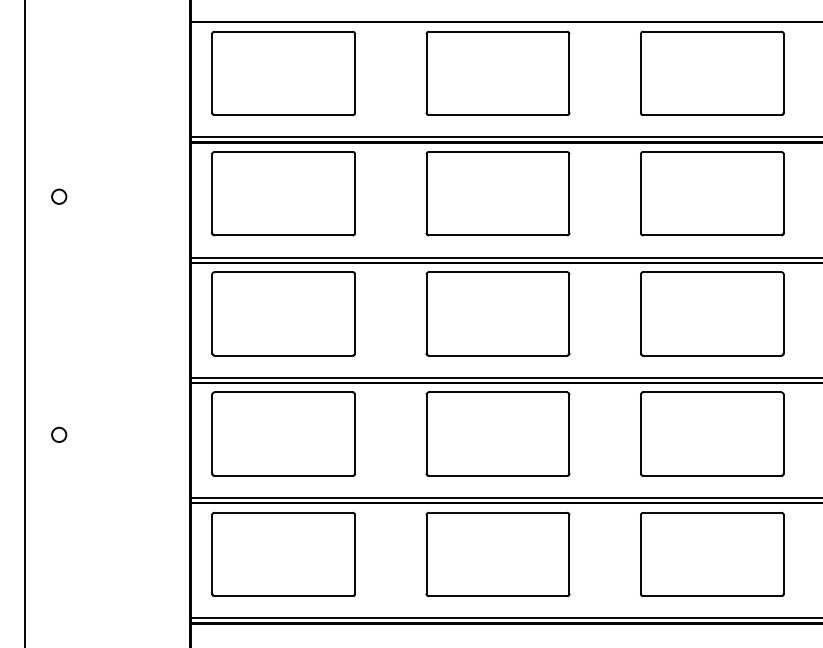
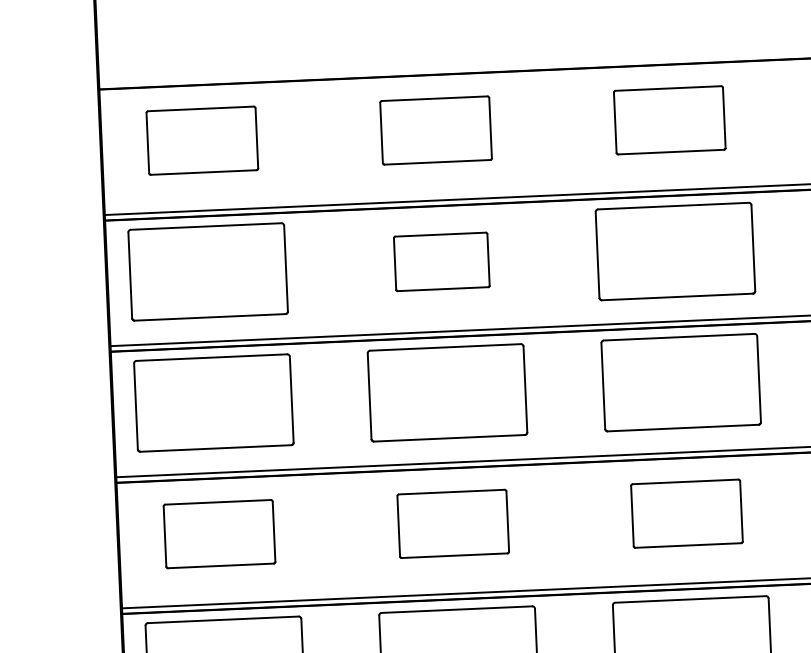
part: (283, 72) -> (202, 139), size x0.7
part: (497, 72) -> (435, 129), size x0.7
part: (712, 72) -> (669, 119), size x0.7
part: (497, 193) -> (441, 261), size x0.6
part: (283, 433) -> (219, 533), size x0.7
part: (497, 433) -> (452, 523), size x0.7
part: (712, 433) -> (687, 513), size x0.7

